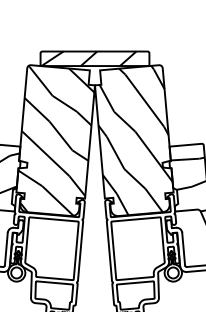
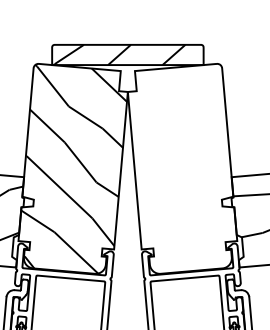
hatch: (135, 140) -> (184, 168), removed

